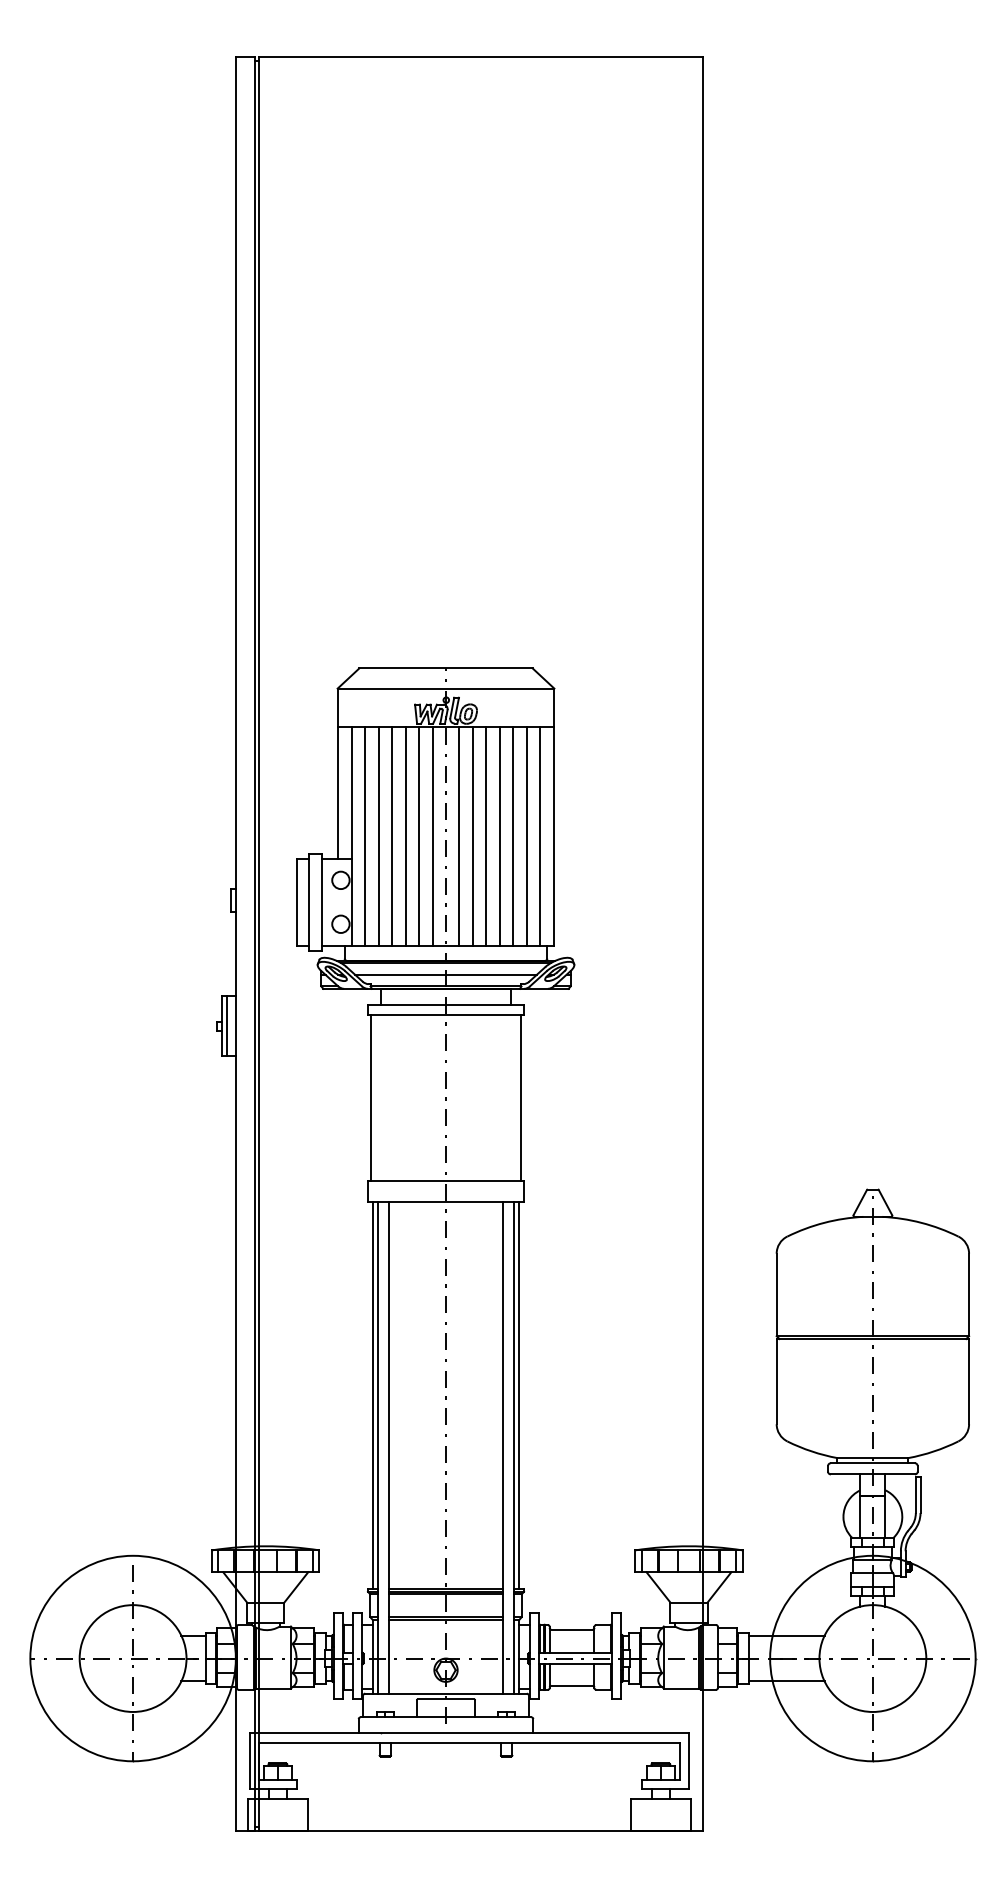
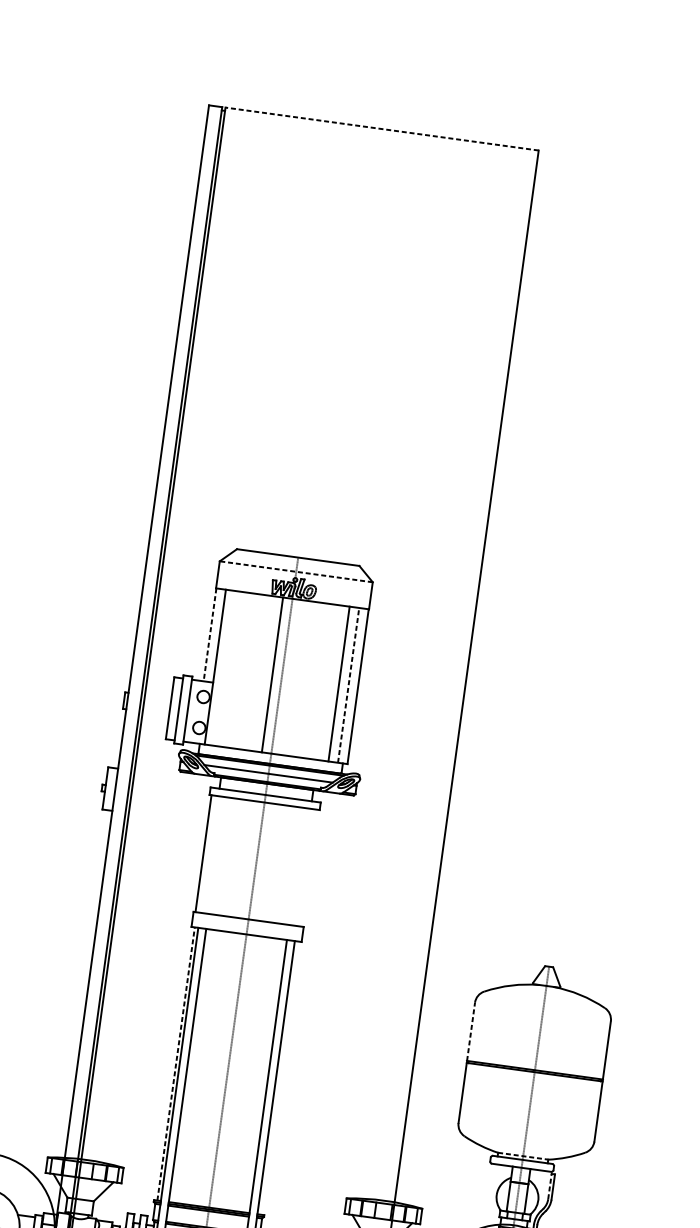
line: (481, 56) -> (382, 129), solid -> dashed
line: (445, 688) -> (295, 571), solid -> dashed
line: (338, 792) -> (210, 634), solid -> dashed
line: (365, 836) -> (225, 668), removed
line: (378, 836) -> (234, 669), removed
line: (392, 836) -> (244, 671), removed
line: (405, 836) -> (253, 672), removed
line: (419, 836) -> (263, 673), removed
line: (459, 836) -> (291, 677), removed
line: (473, 836) -> (301, 678), removed
line: (486, 836) -> (310, 680), removed
line: (500, 836) -> (320, 681), removed
line: (513, 836) -> (329, 682), removed
line: (540, 836) -> (348, 685), solid -> dashed
line: (226, 1026) -> (108, 789), removed
line: (521, 1098) -> (309, 868), removed
line: (776, 1294) -> (470, 1031), solid -> dashed
line: (372, 1395) -> (176, 1063), solid -> dashed
line: (519, 1395) -> (279, 1077), removed
line: (873, 1458) -> (523, 1156), solid -> dashed
line: (915, 1495) -> (549, 1186), solid -> dashed

